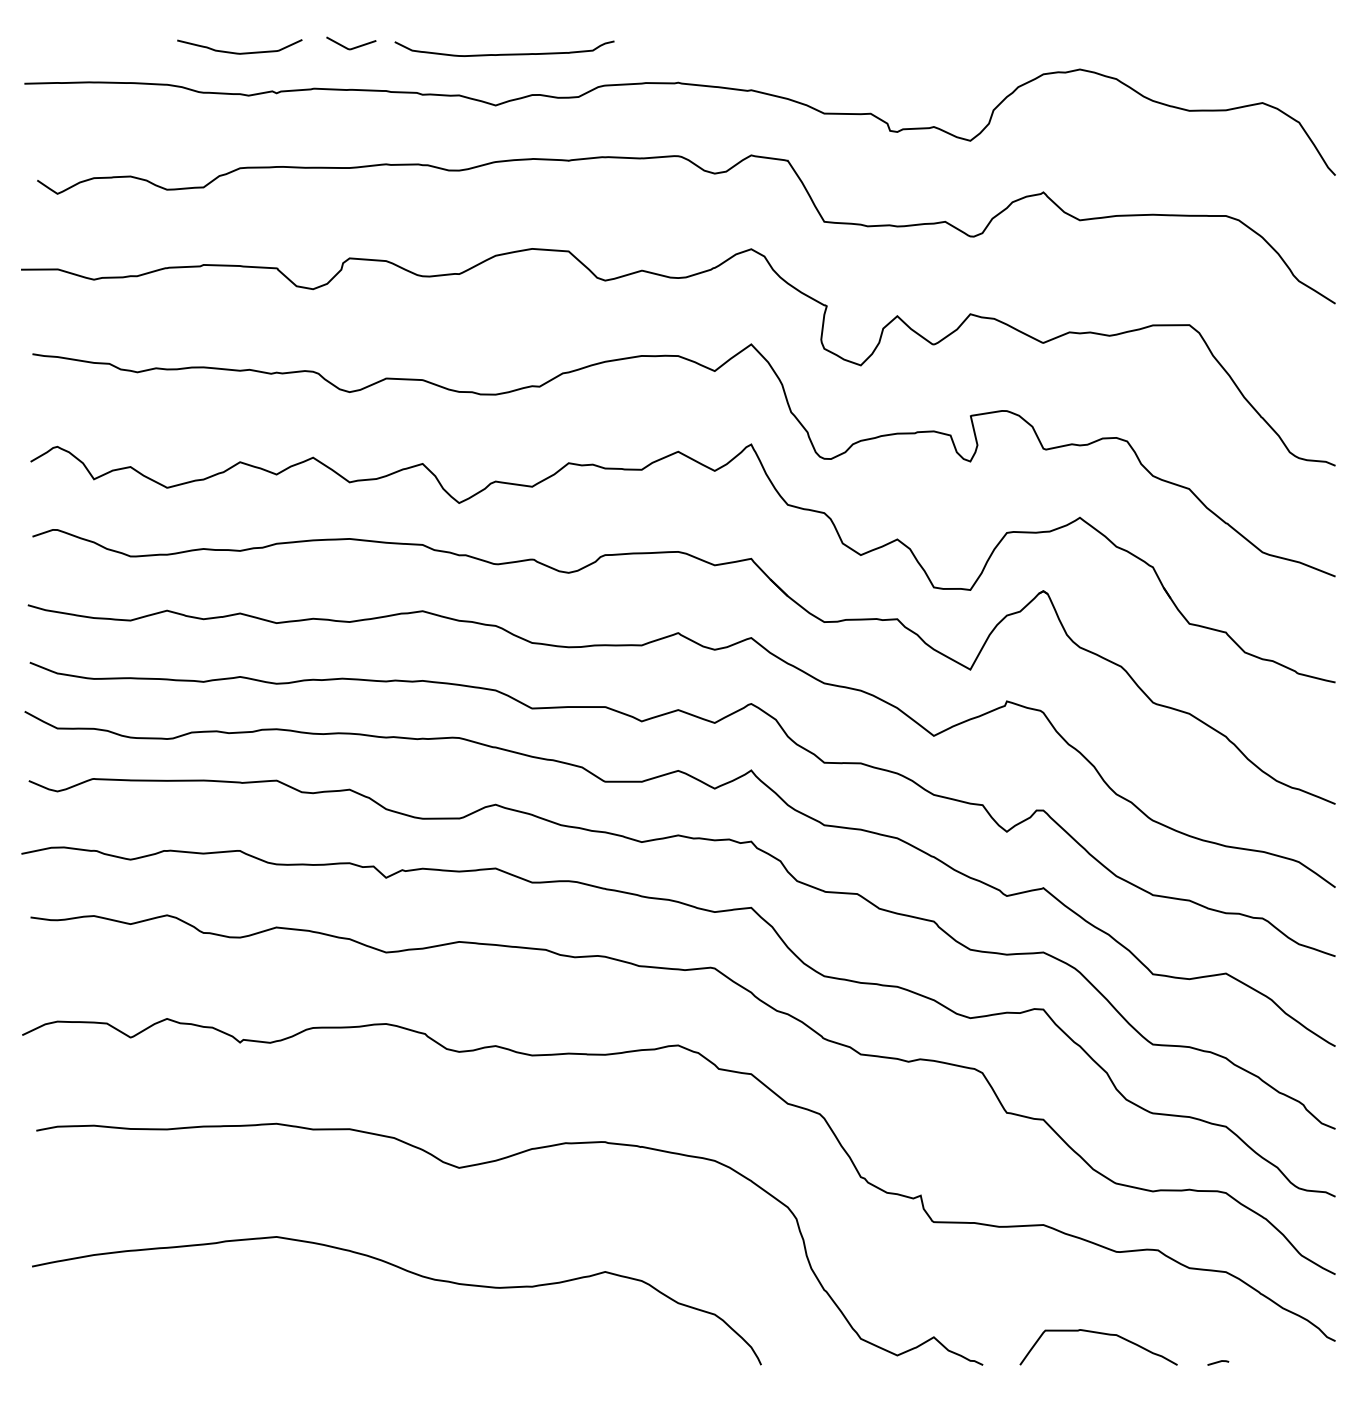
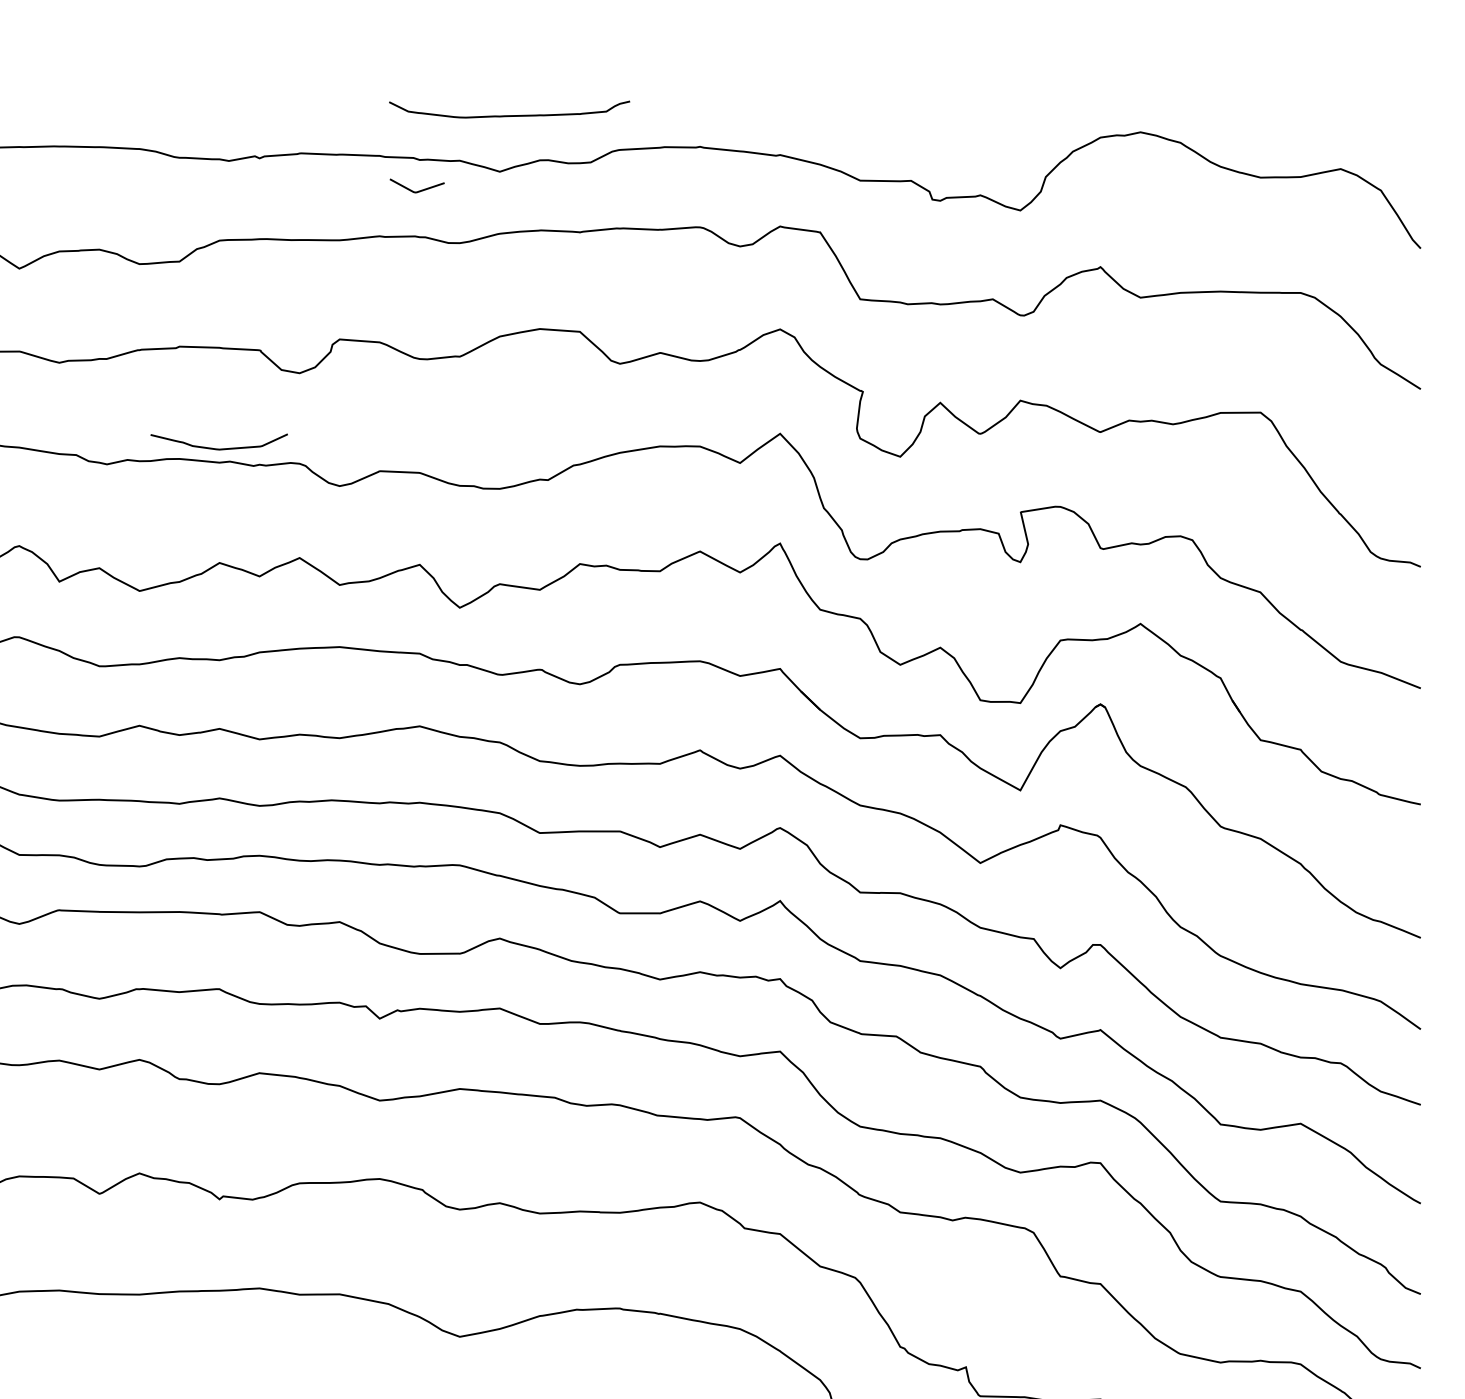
line: (352, 47) -> (418, 190), moved
curve: (239, 52) -> (218, 448), moved

